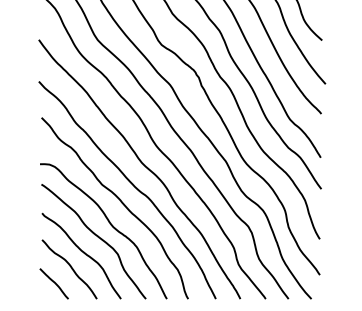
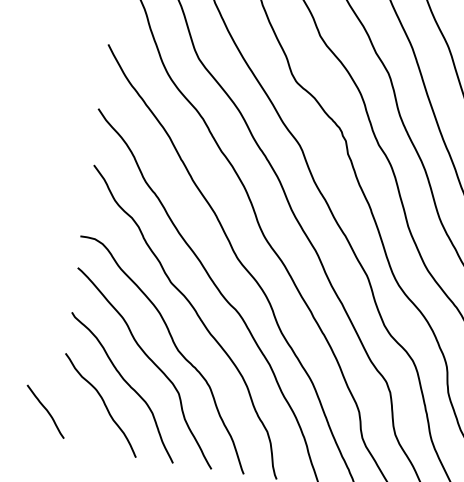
line: (53, 282) -> (44, 409), moved

